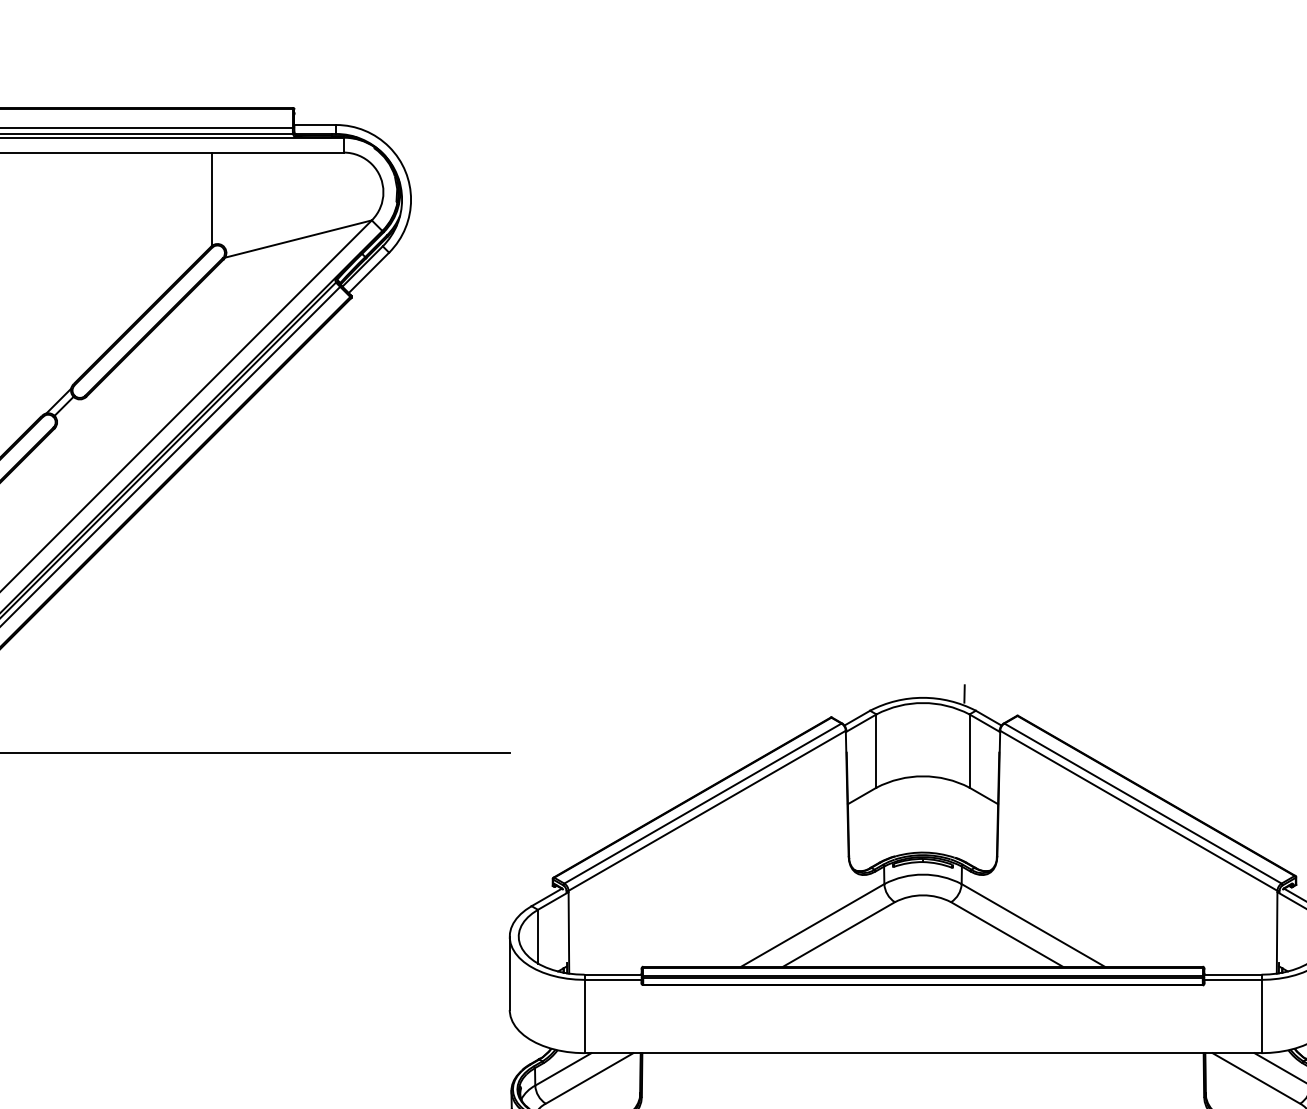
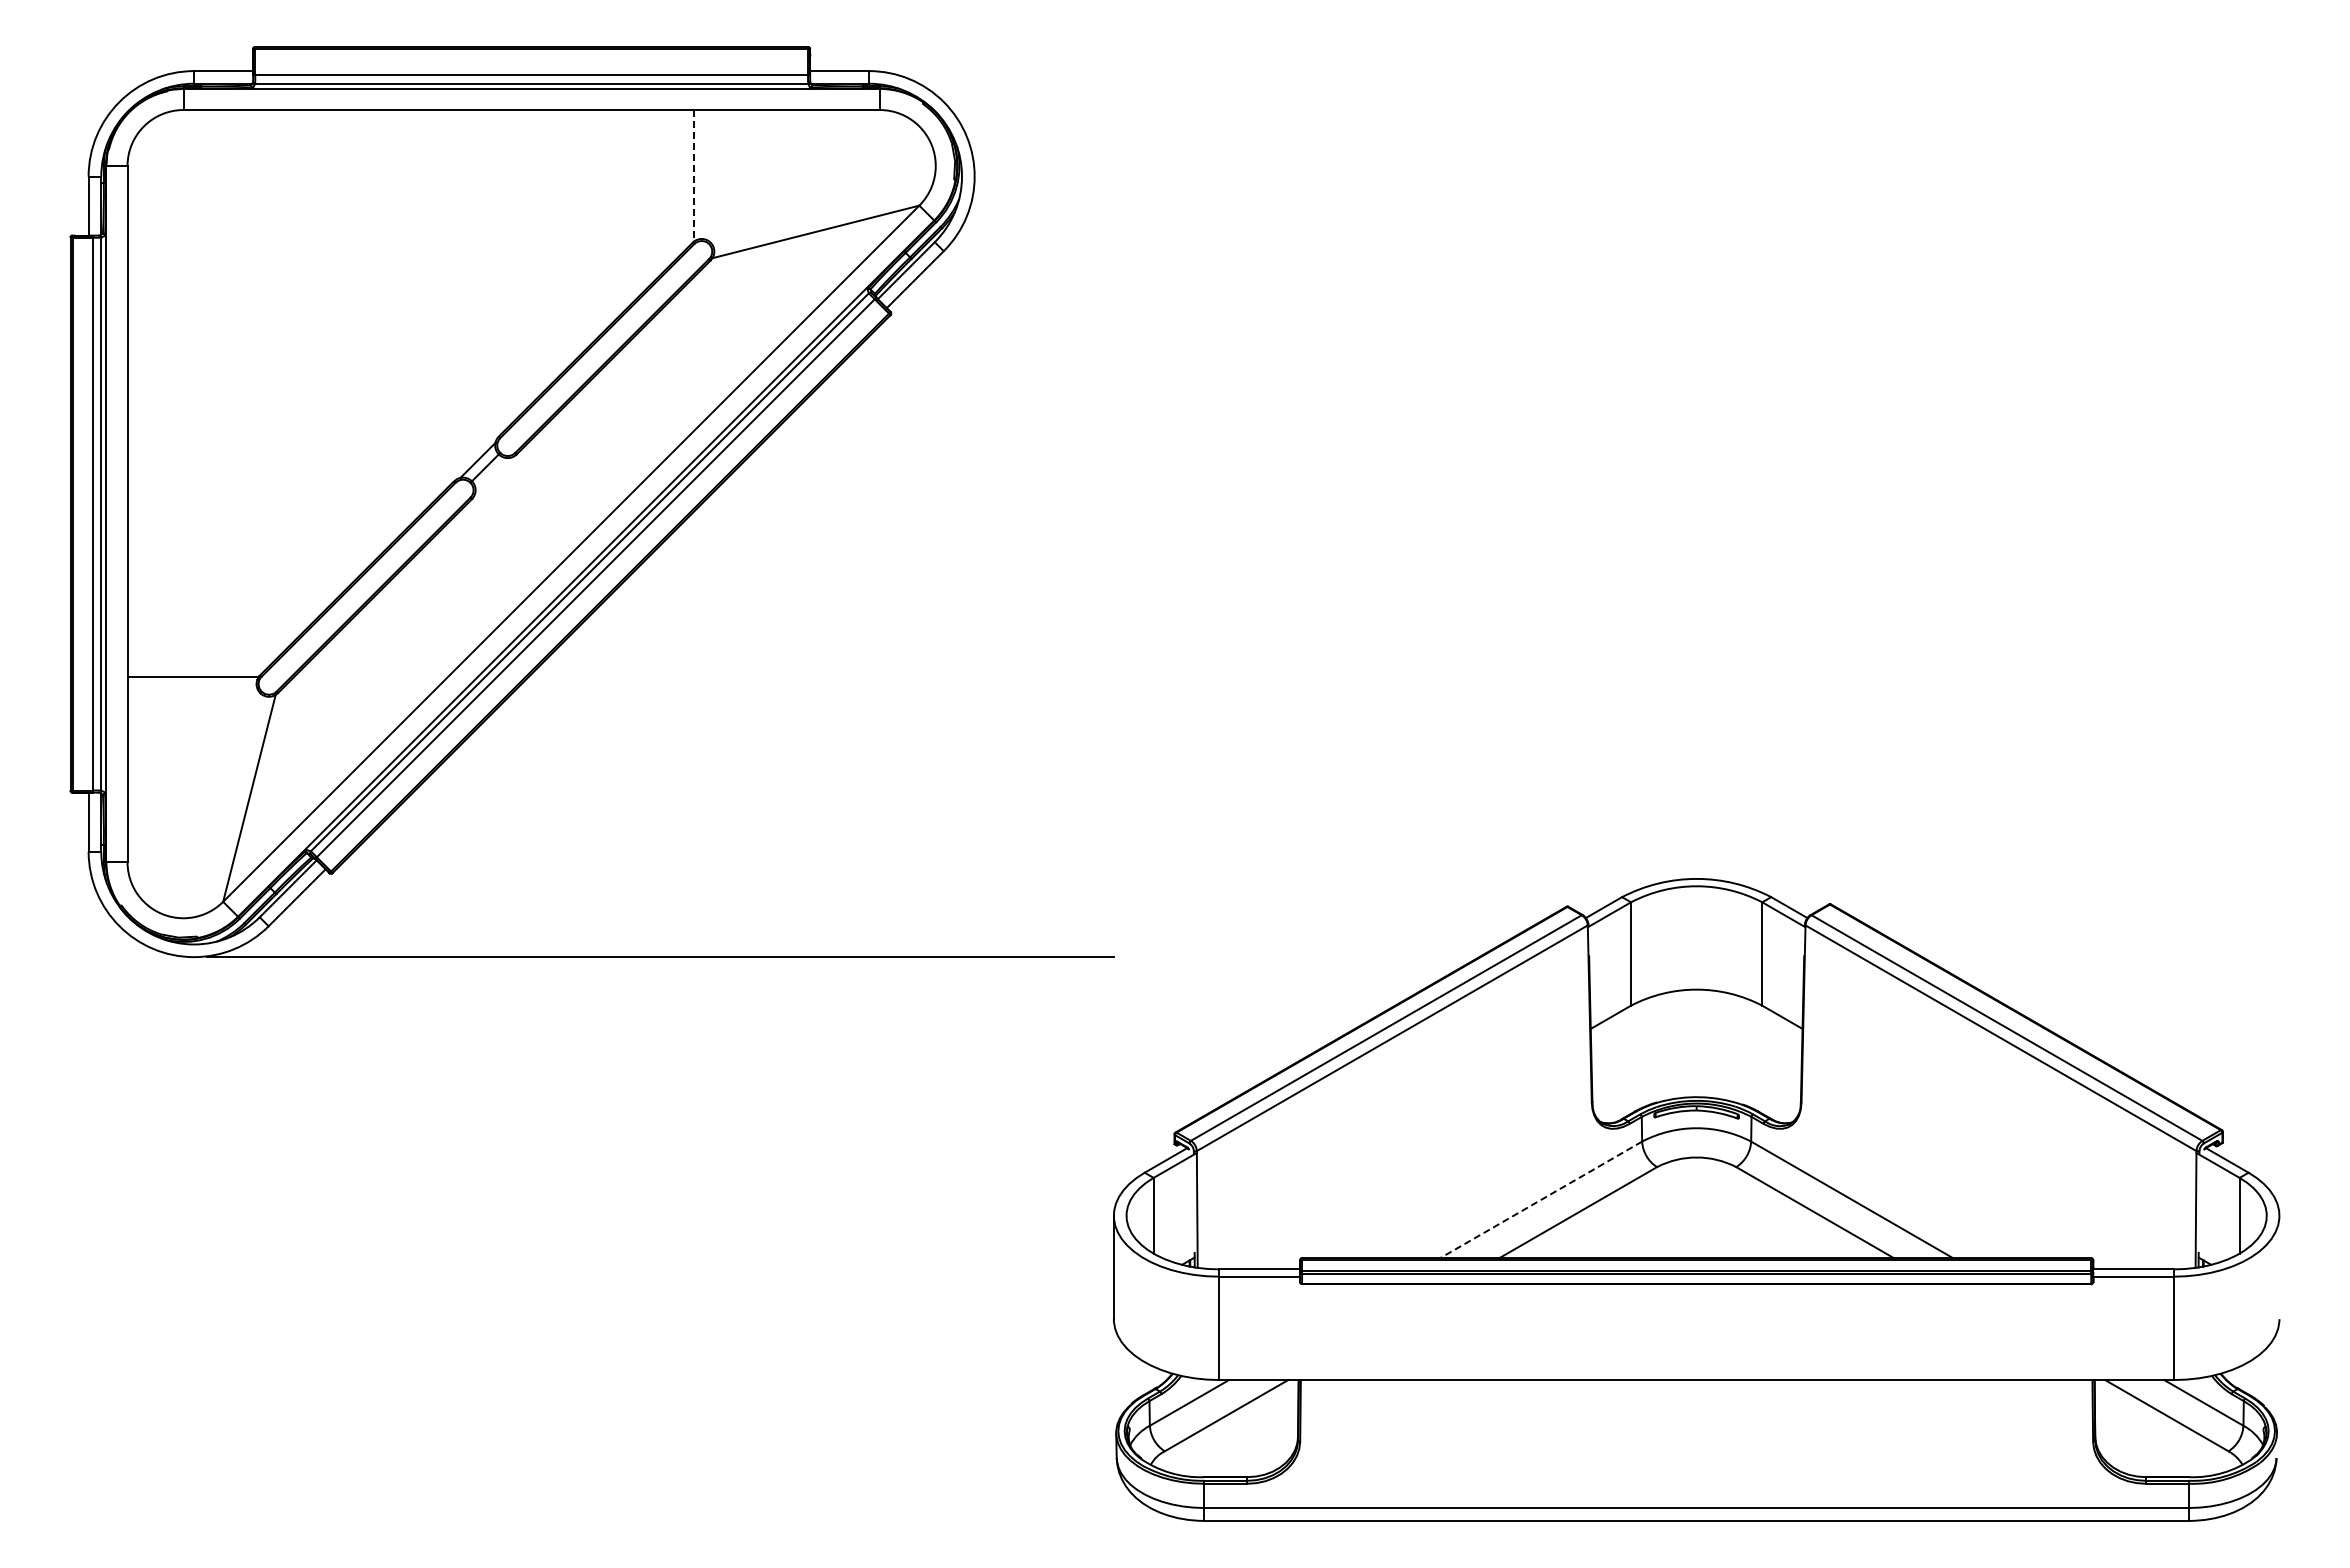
line: (212, 199) -> (694, 175), solid -> dashed
line: (964, 693) -> (1754, 873), removed
line: (812, 925) -> (1540, 1200), solid -> dashed

